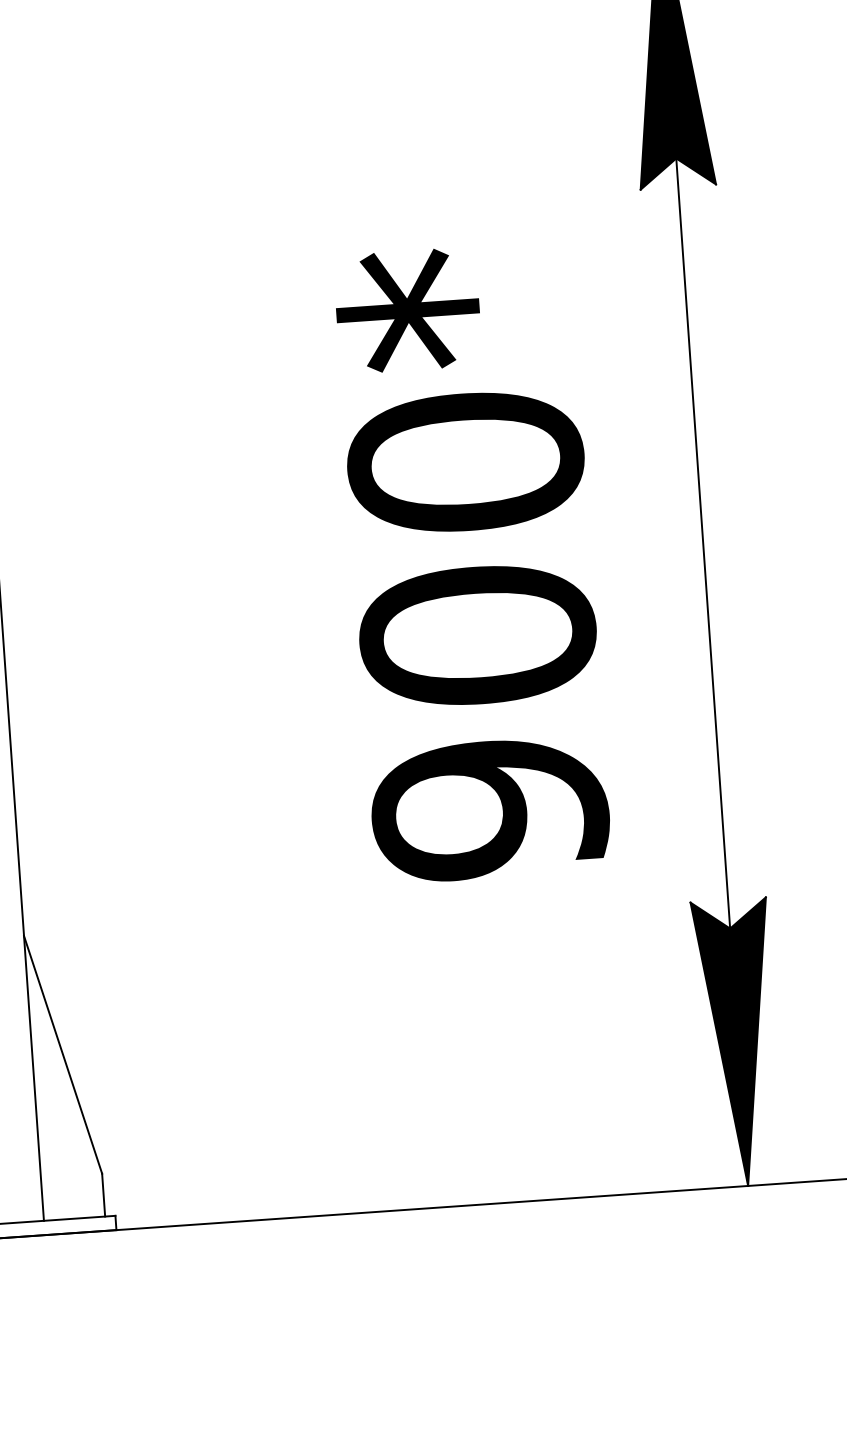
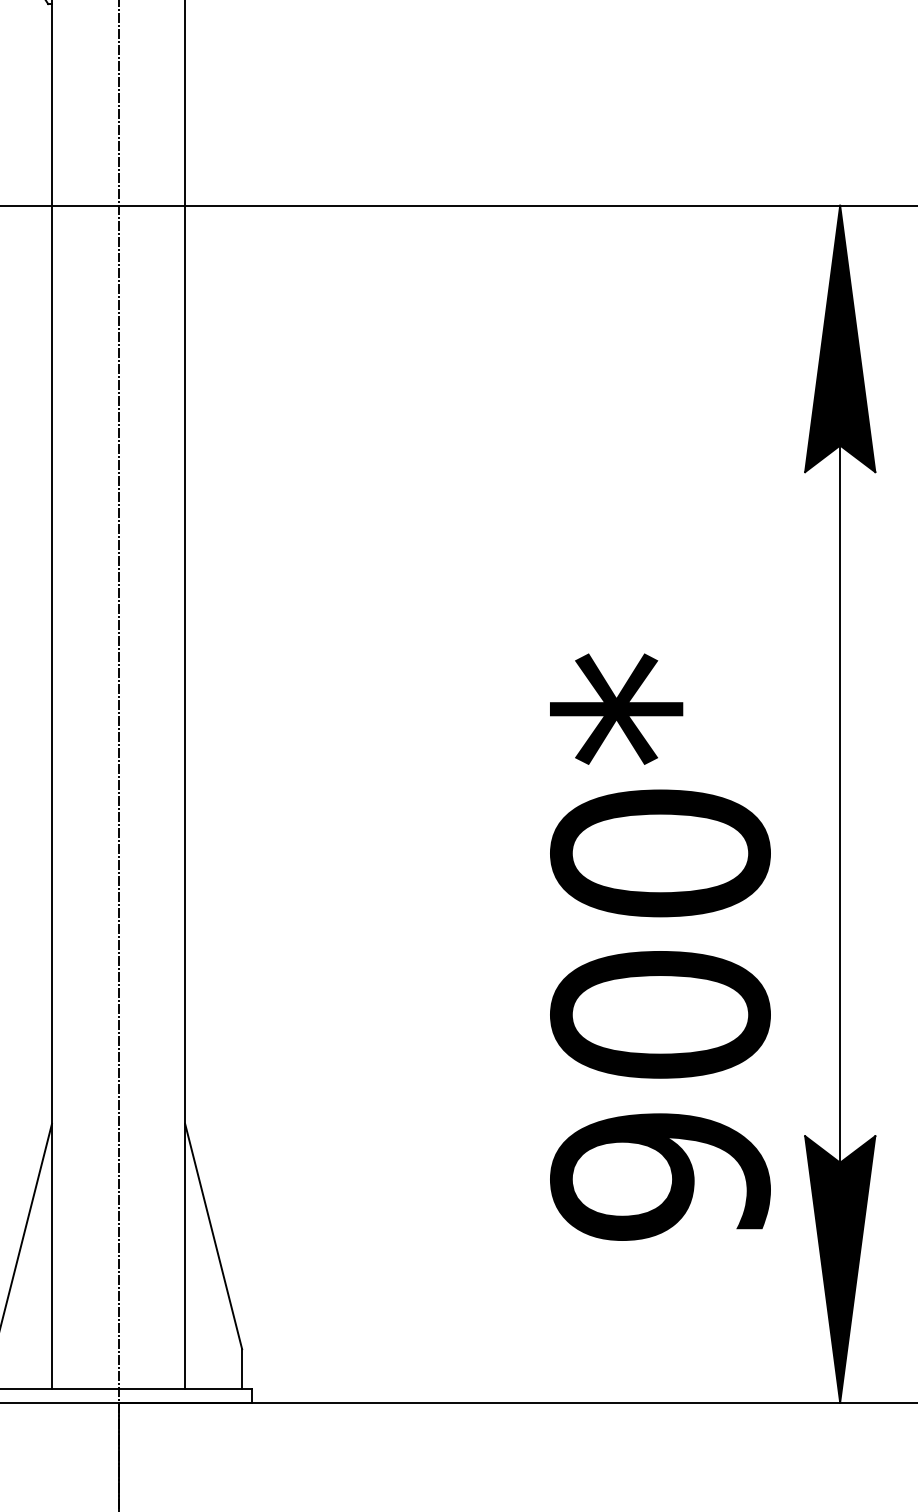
text: (472, 562) -> (660, 946), moved

